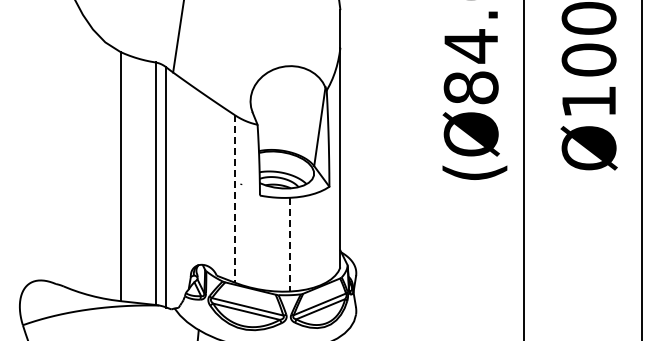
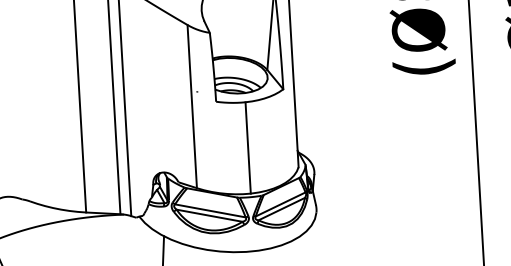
line: (235, 199) -> (192, 106), dashed -> solid
line: (290, 244) -> (248, 147), dashed -> solid

